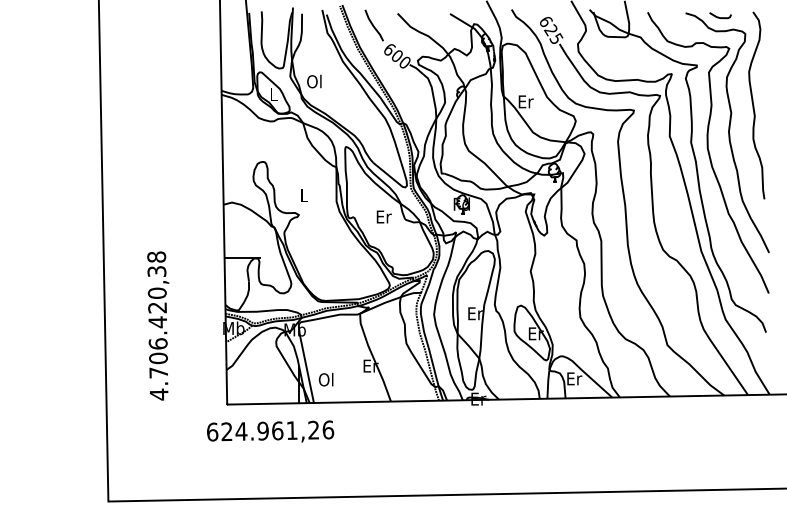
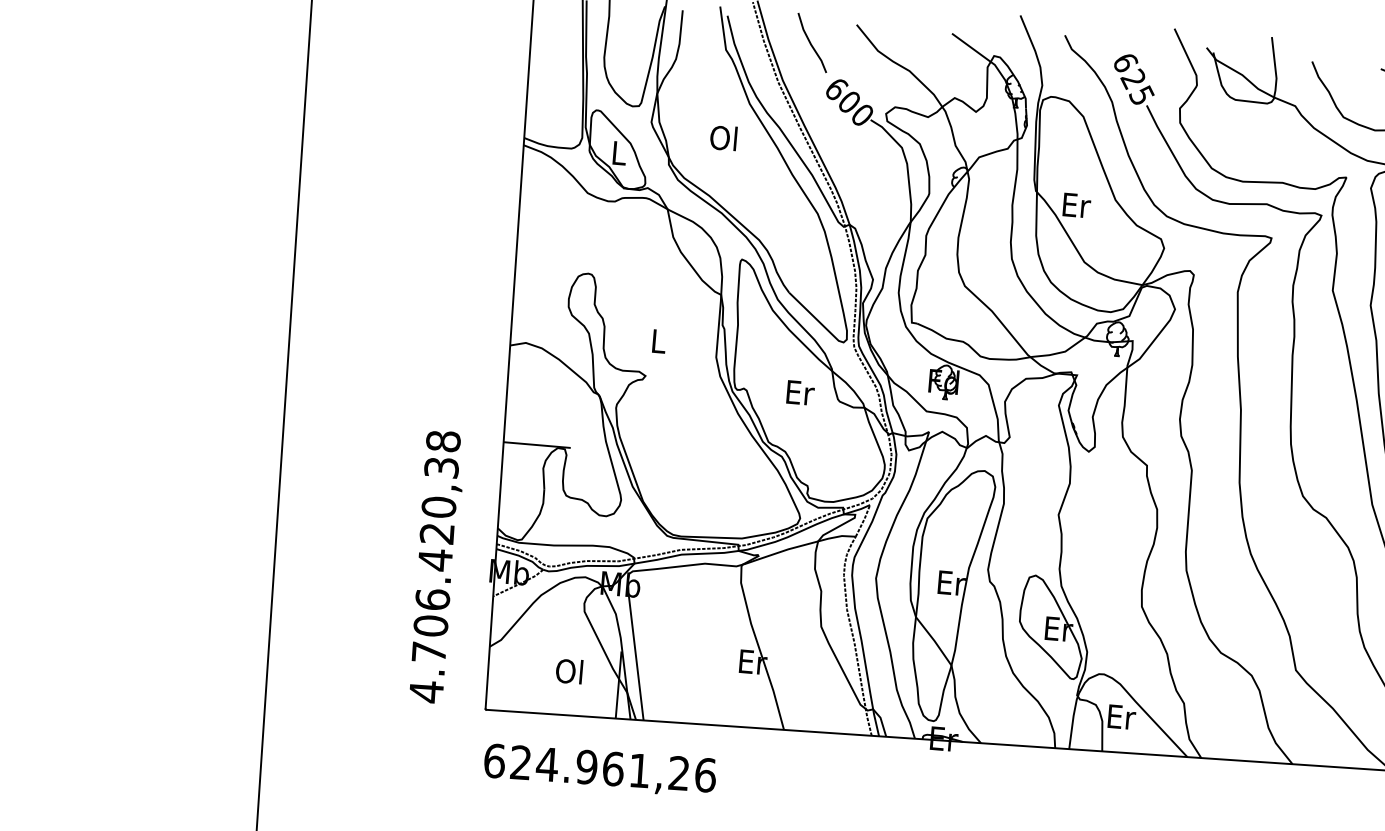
text: (314, 81) -> (723, 137), moved
text: (158, 325) -> (436, 566), moved
text: (325, 379) -> (568, 670), moved
text: (270, 431) -> (600, 768), moved

